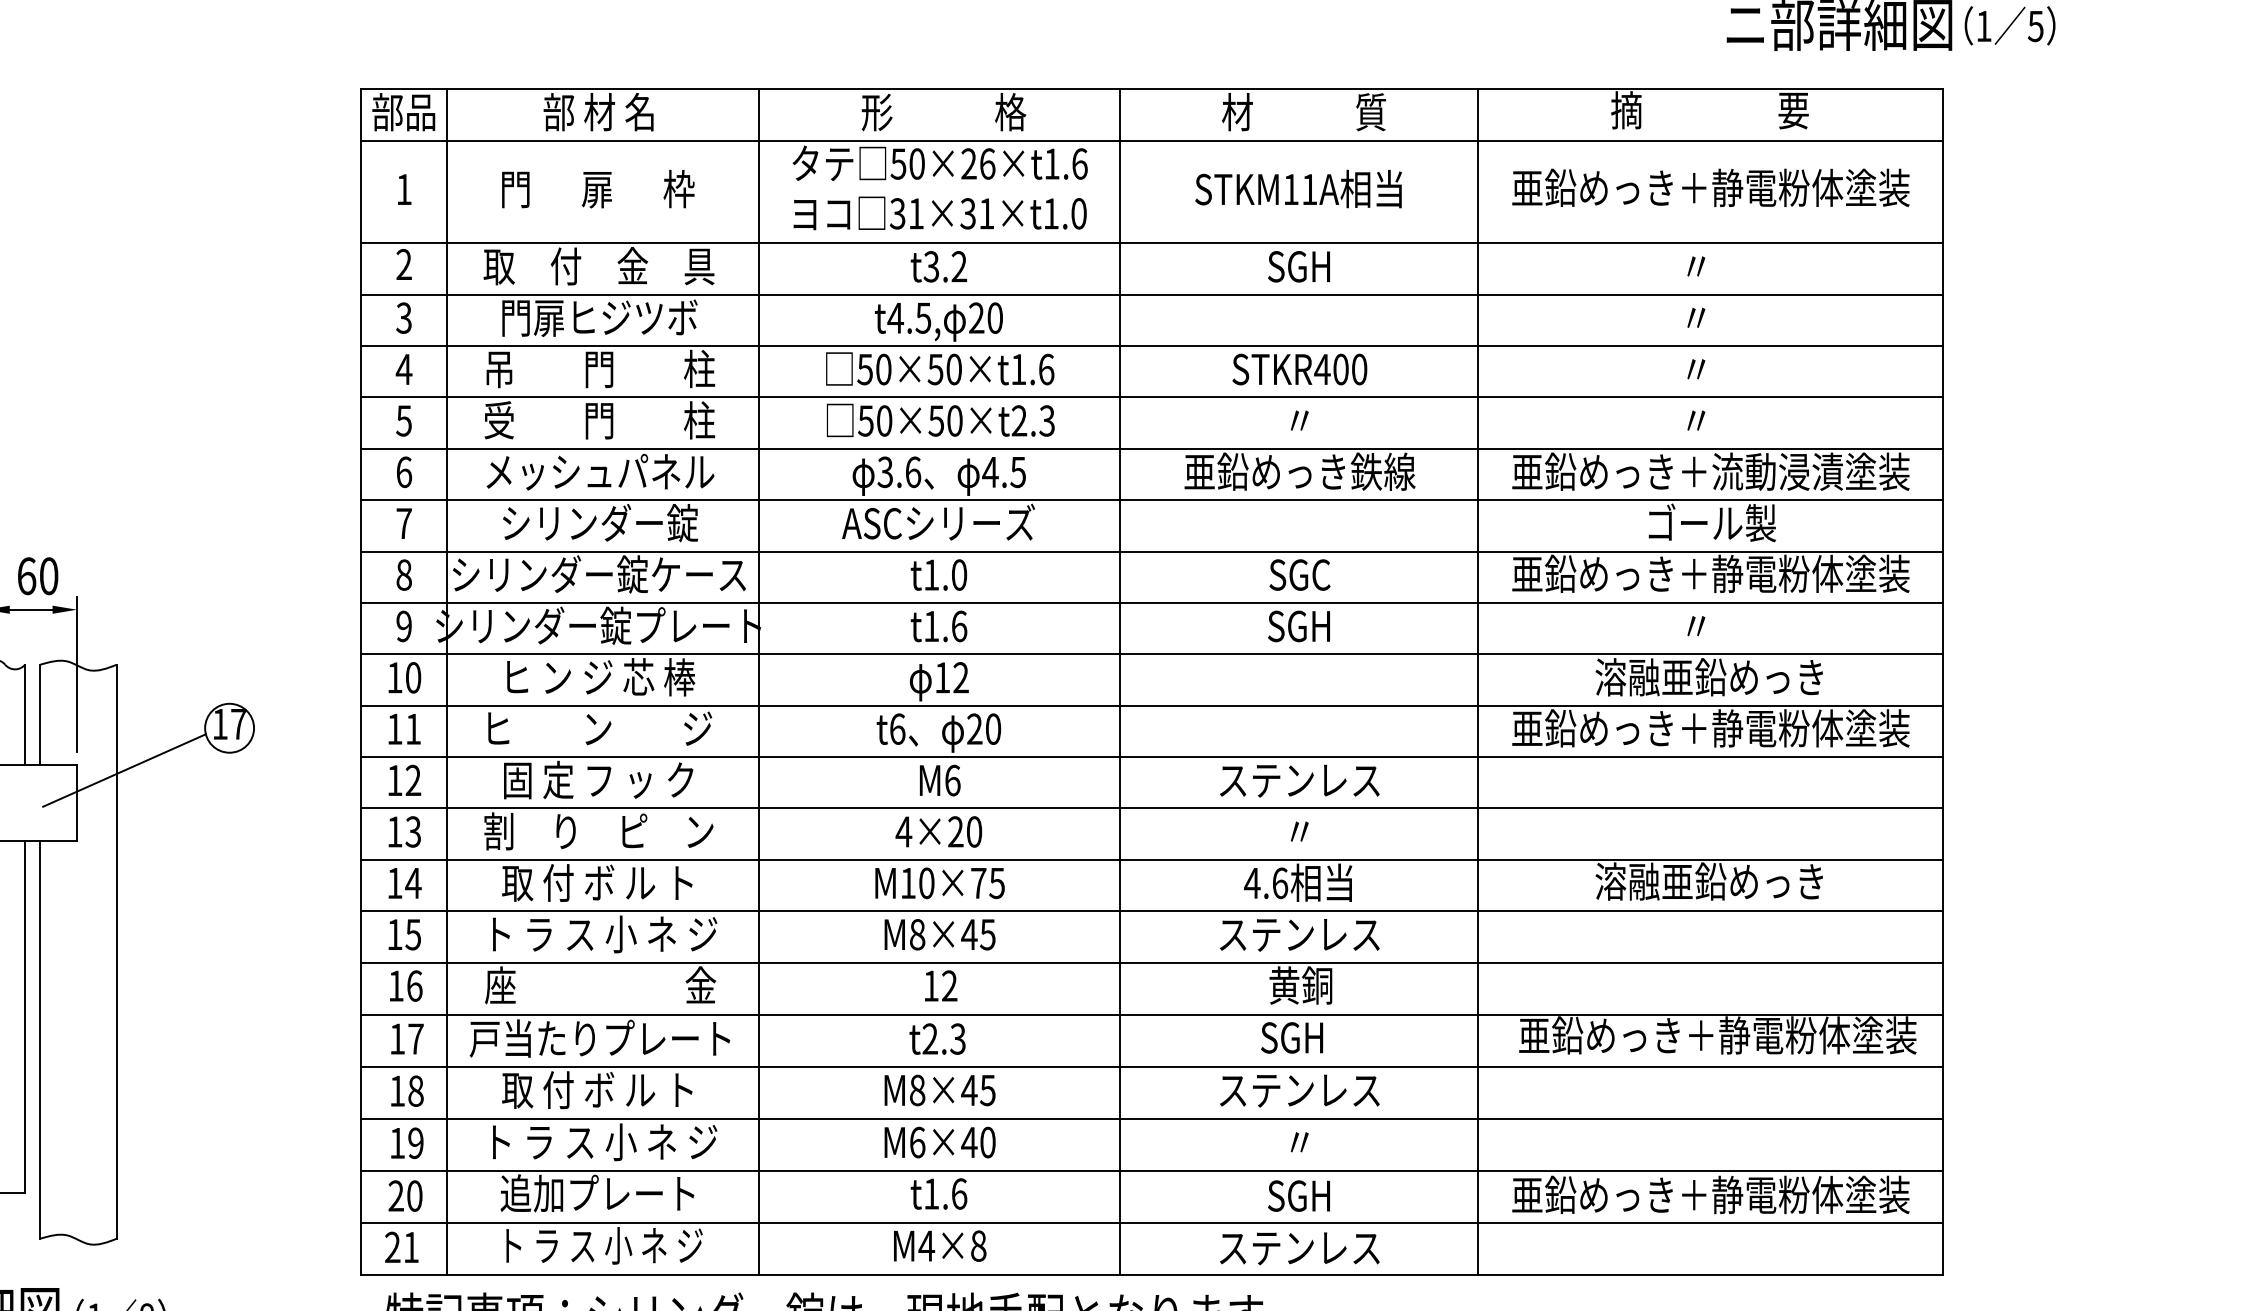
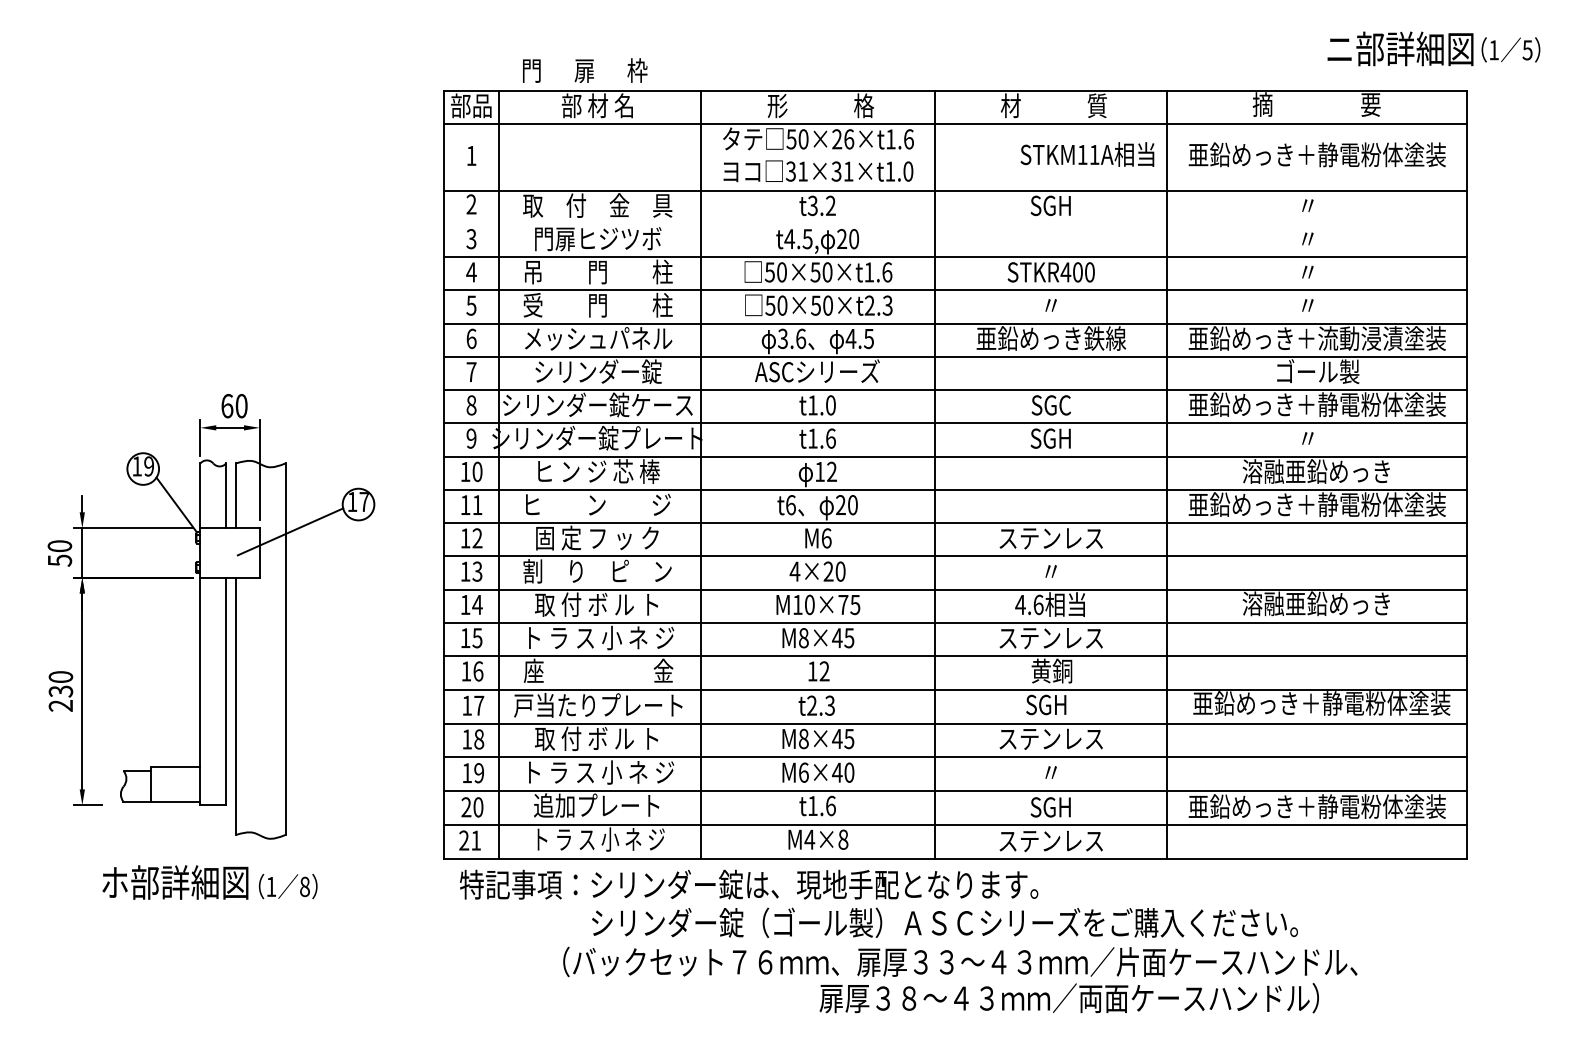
text: (598, 188) -> (585, 70), moved
text: (1298, 188) -> (1087, 154), moved
line: (1151, 294) -> (955, 223), removed

